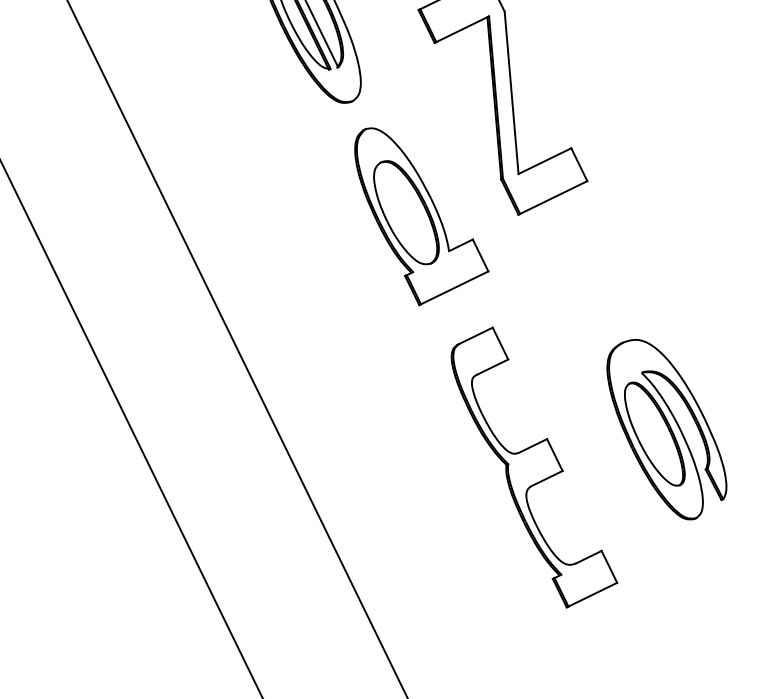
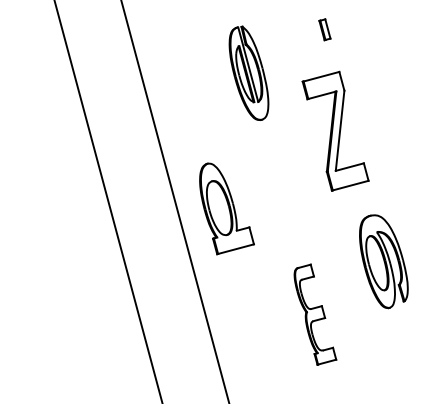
part: (420, 210) -> (226, 208), moved
part: (666, 428) -> (383, 261), moved
part: (533, 466) -> (315, 314), size x0.7

